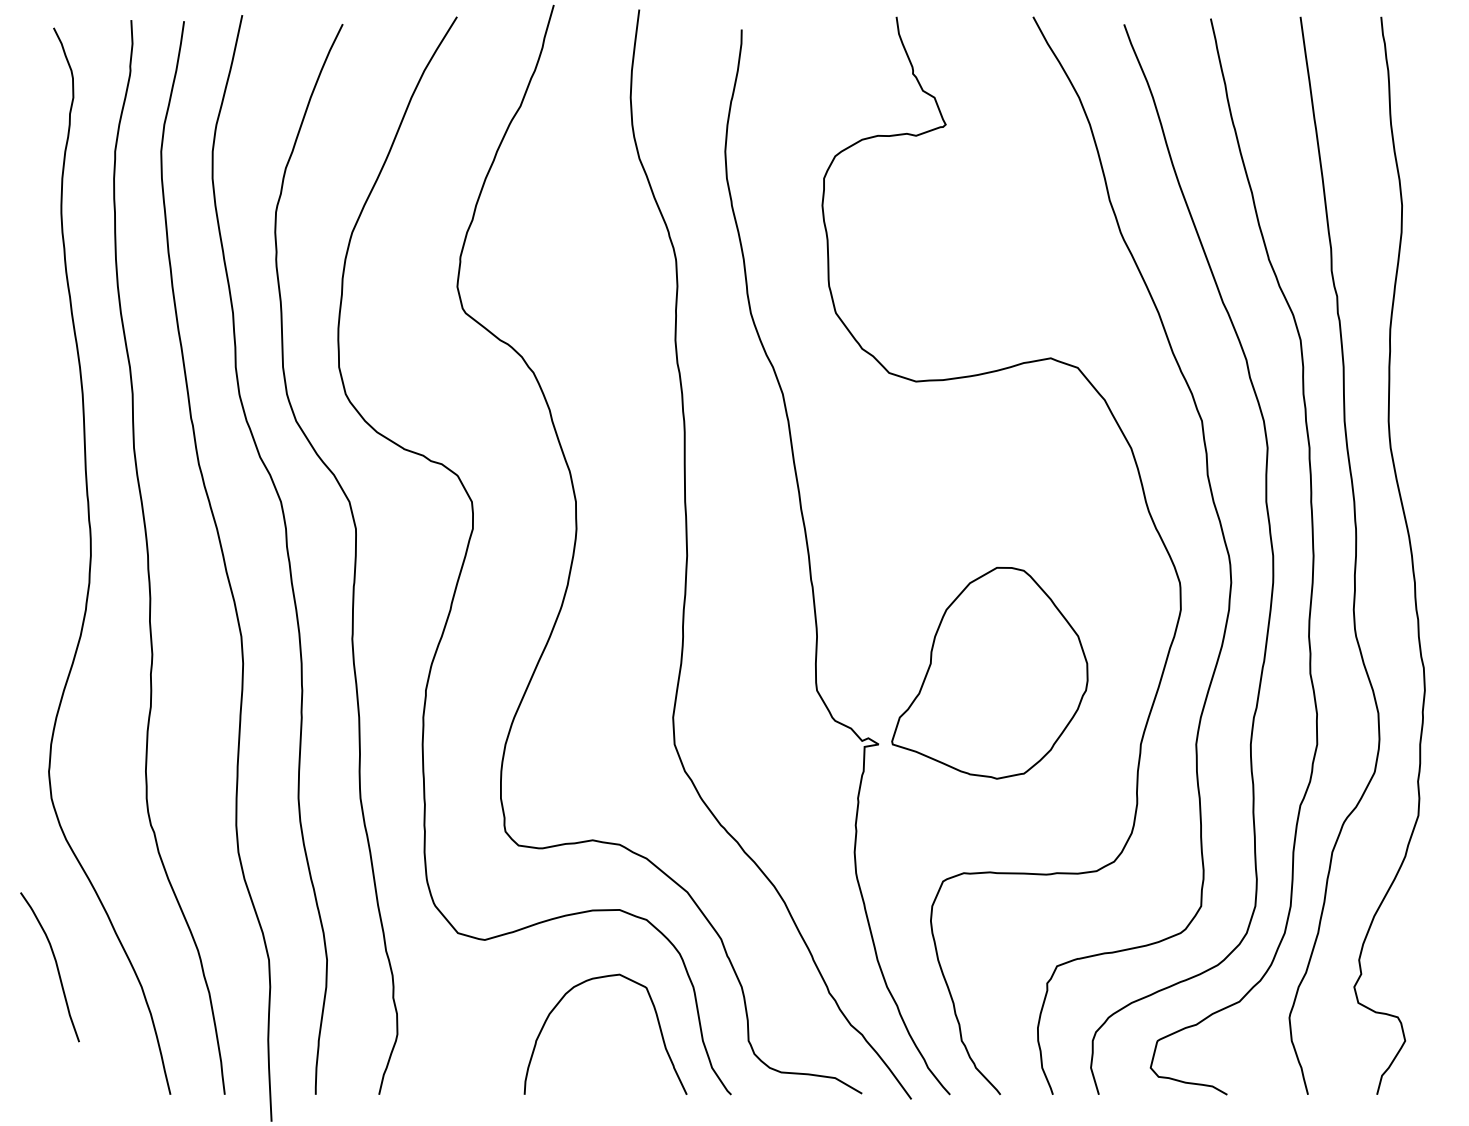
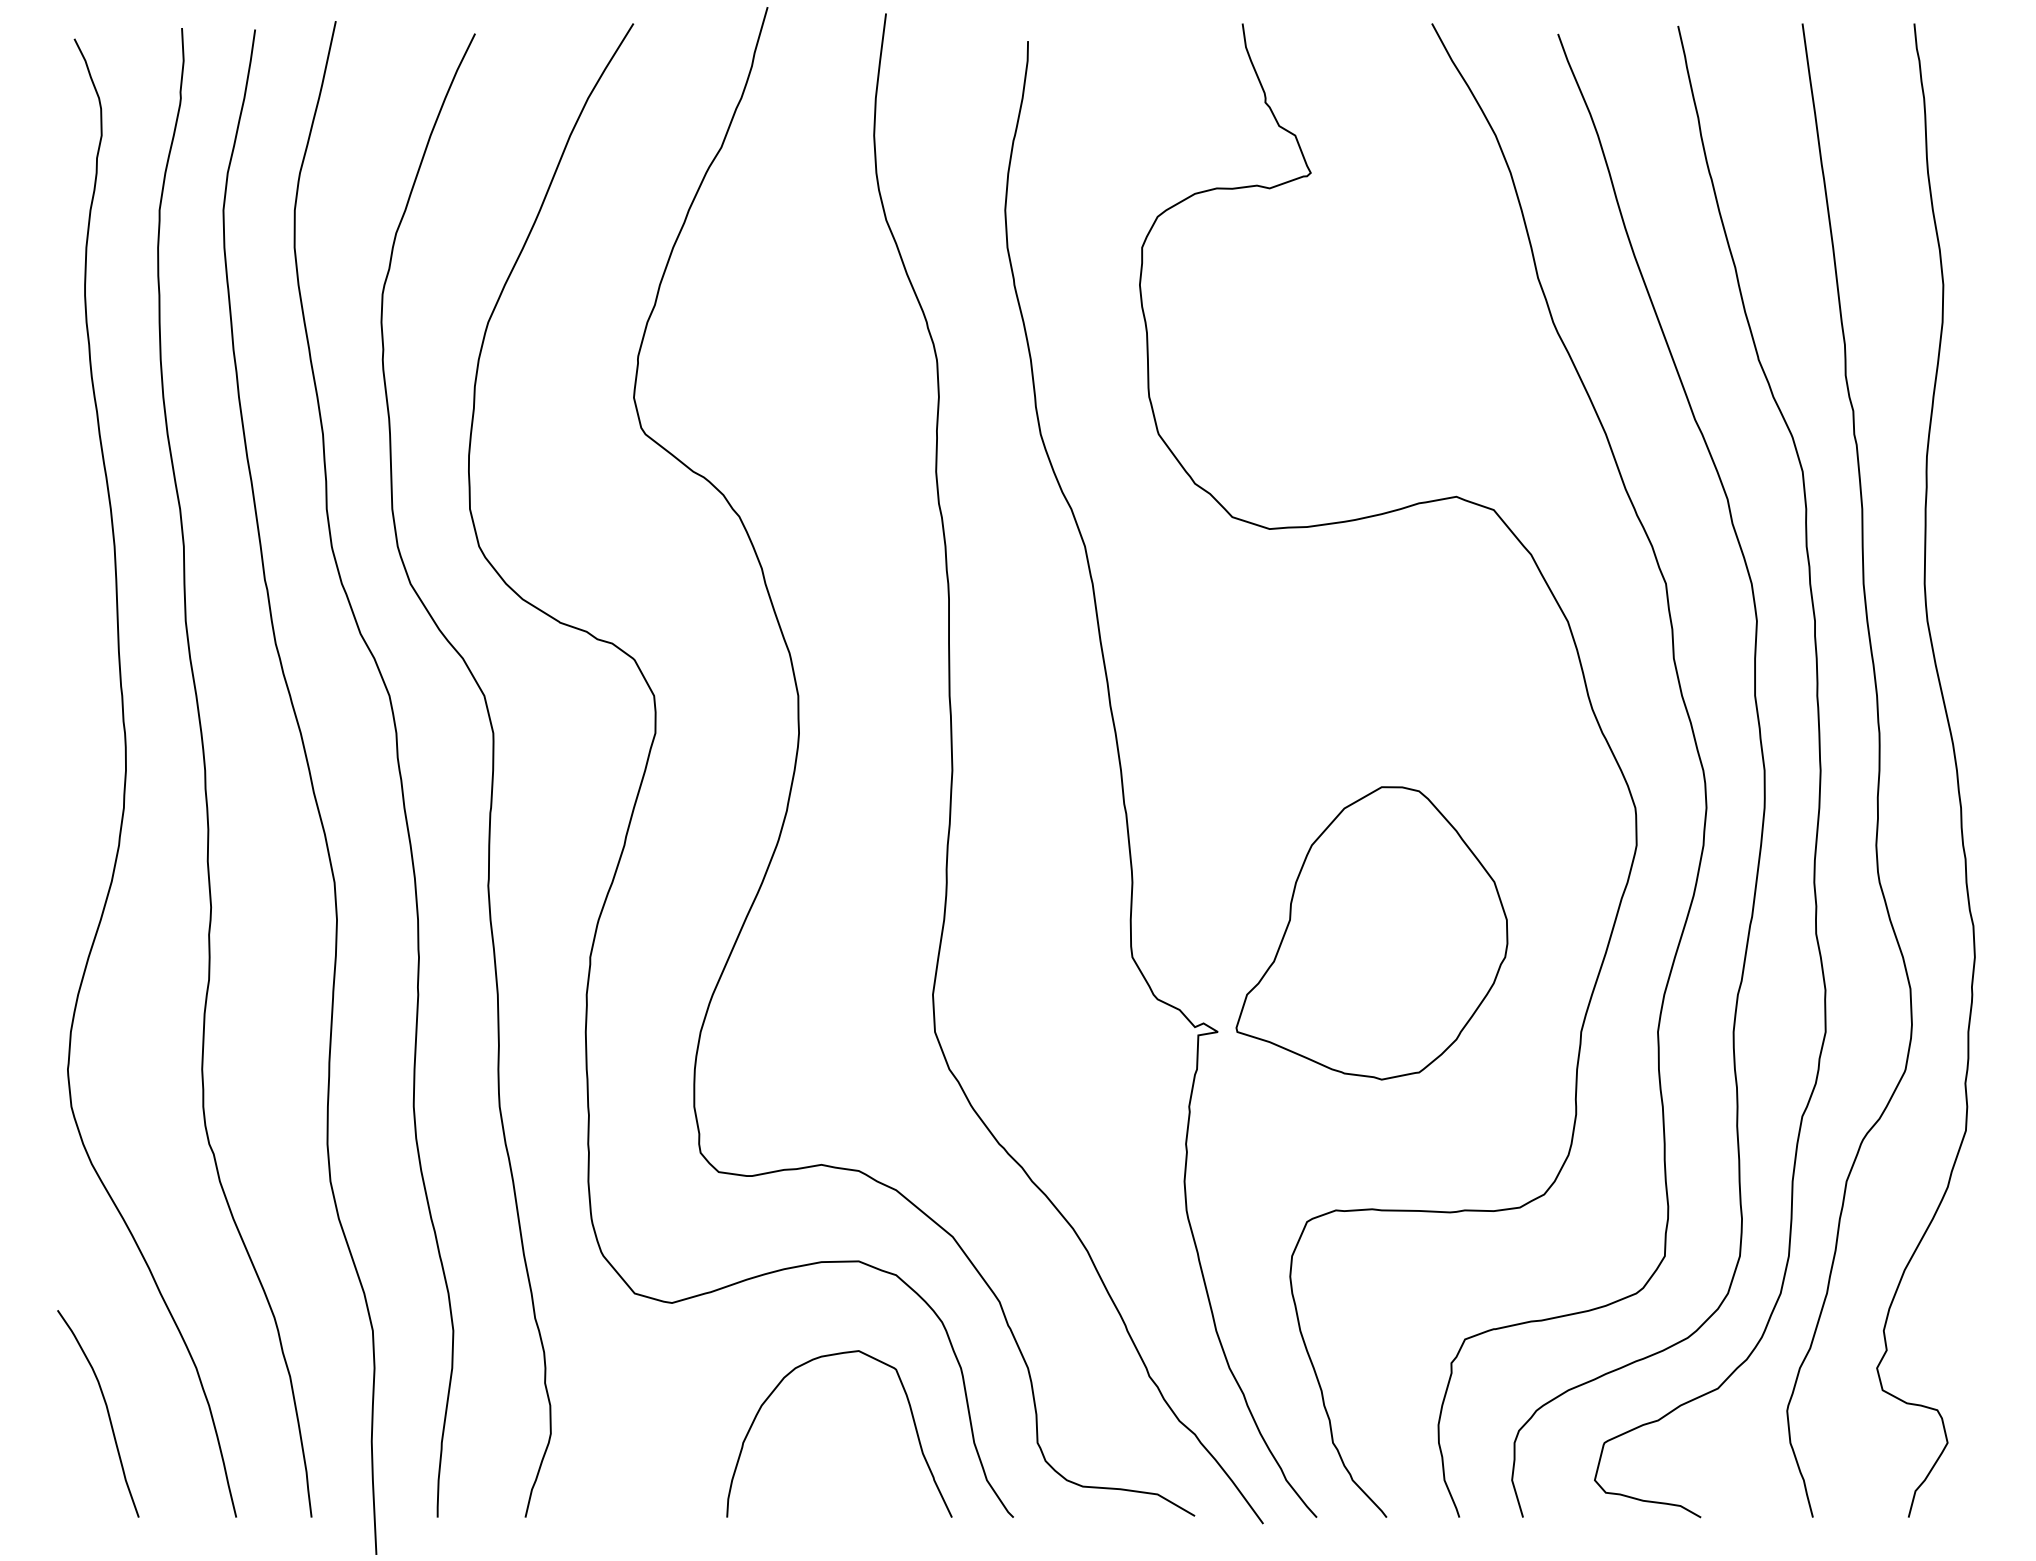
curve: (55, 964) -> (106, 1410), moved

